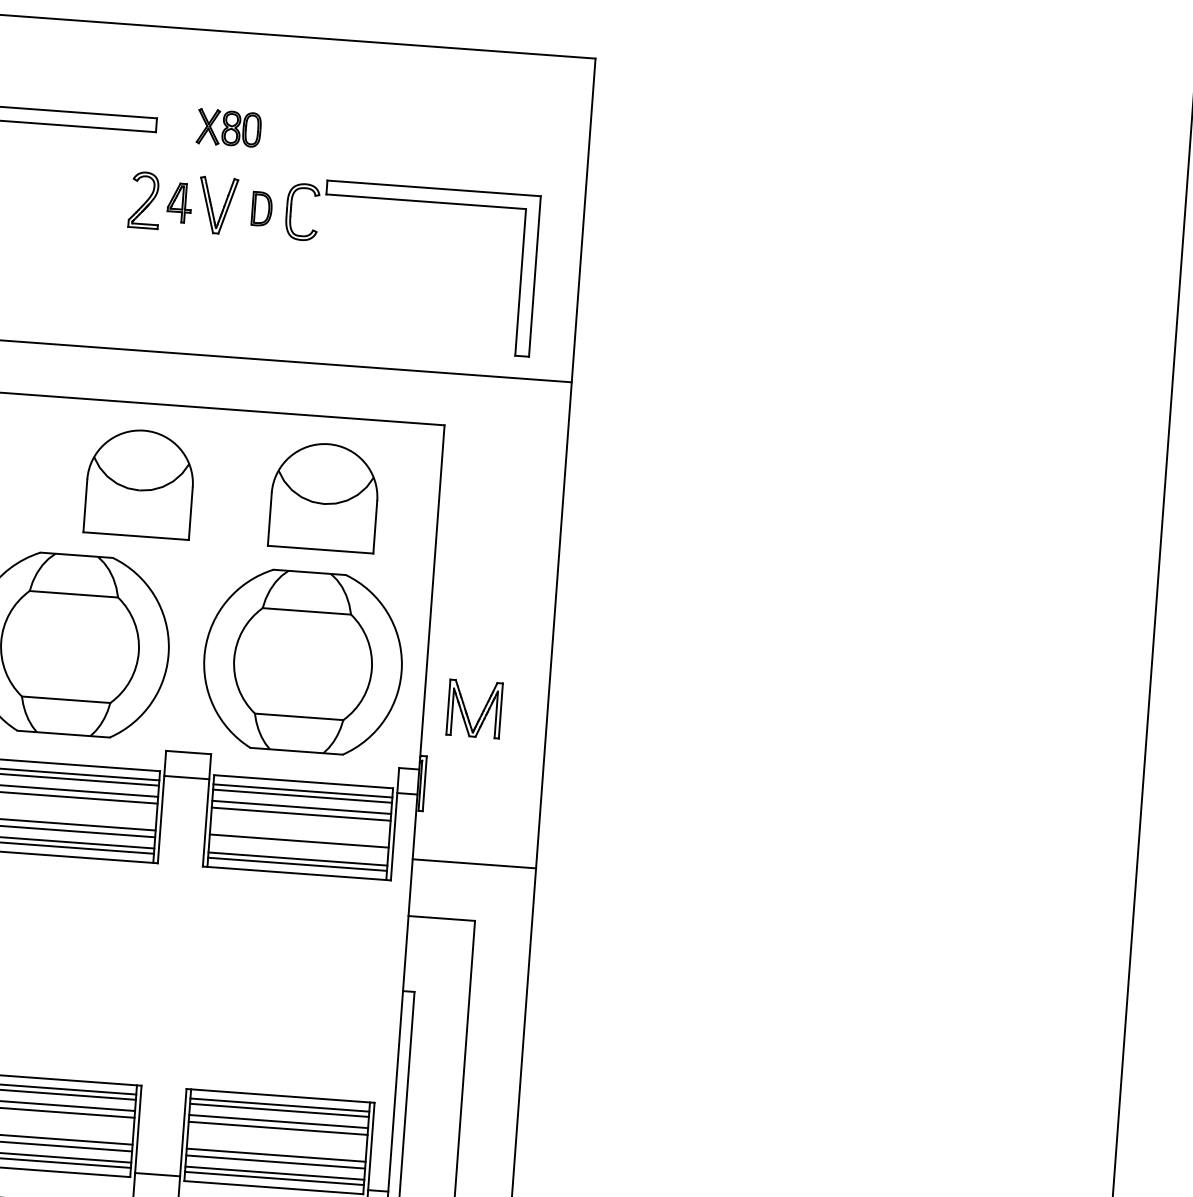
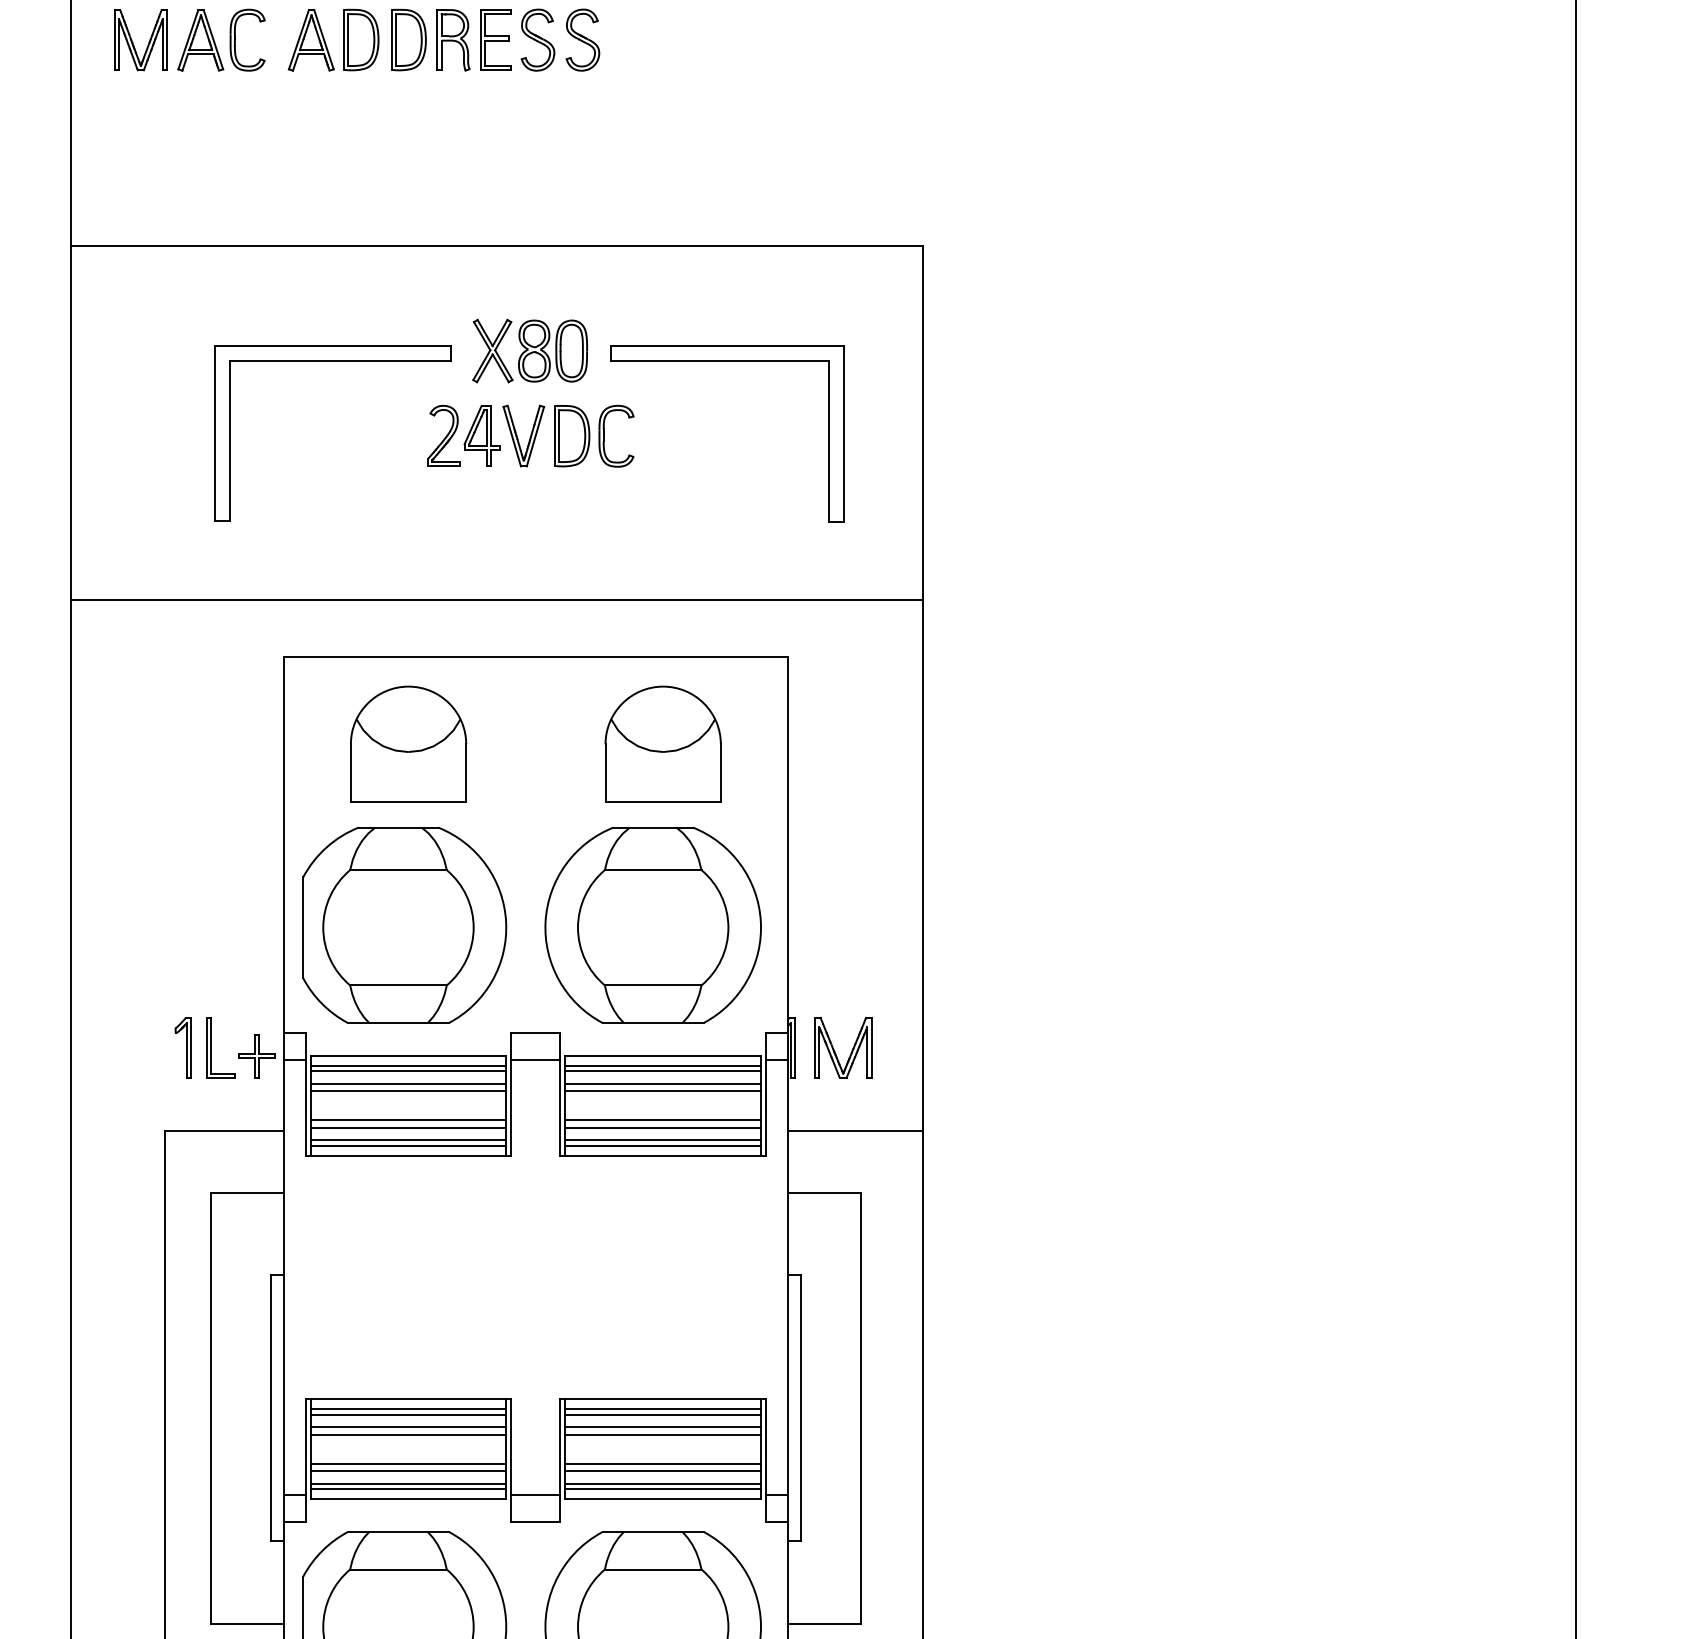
part: (228, 127) -> (529, 350), size x1.67
part: (179, 202) -> (481, 435), size x1.43
part: (432, 202) -> (727, 361), moved
part: (262, 209) -> (572, 436), size x1.67
part: (140, 482) -> (408, 743), moved
part: (481, 711) -> (851, 1050), moved
line: (299, 847) -> (663, 1127), added

